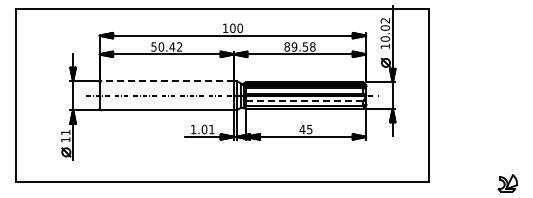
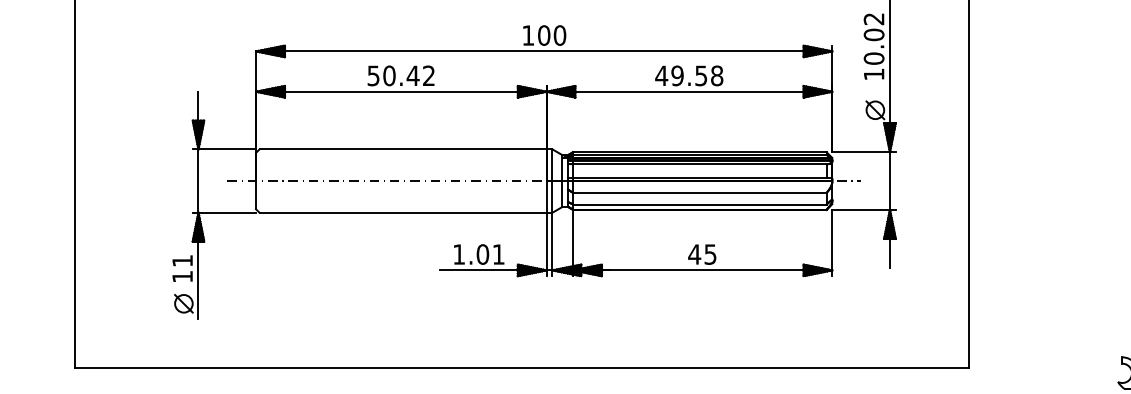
text: (286, 46) -> (660, 74), 89.58 -> 49.58
line: (167, 80) -> (402, 148), dashed -> solid
line: (304, 101) -> (699, 193), dashed -> solid

